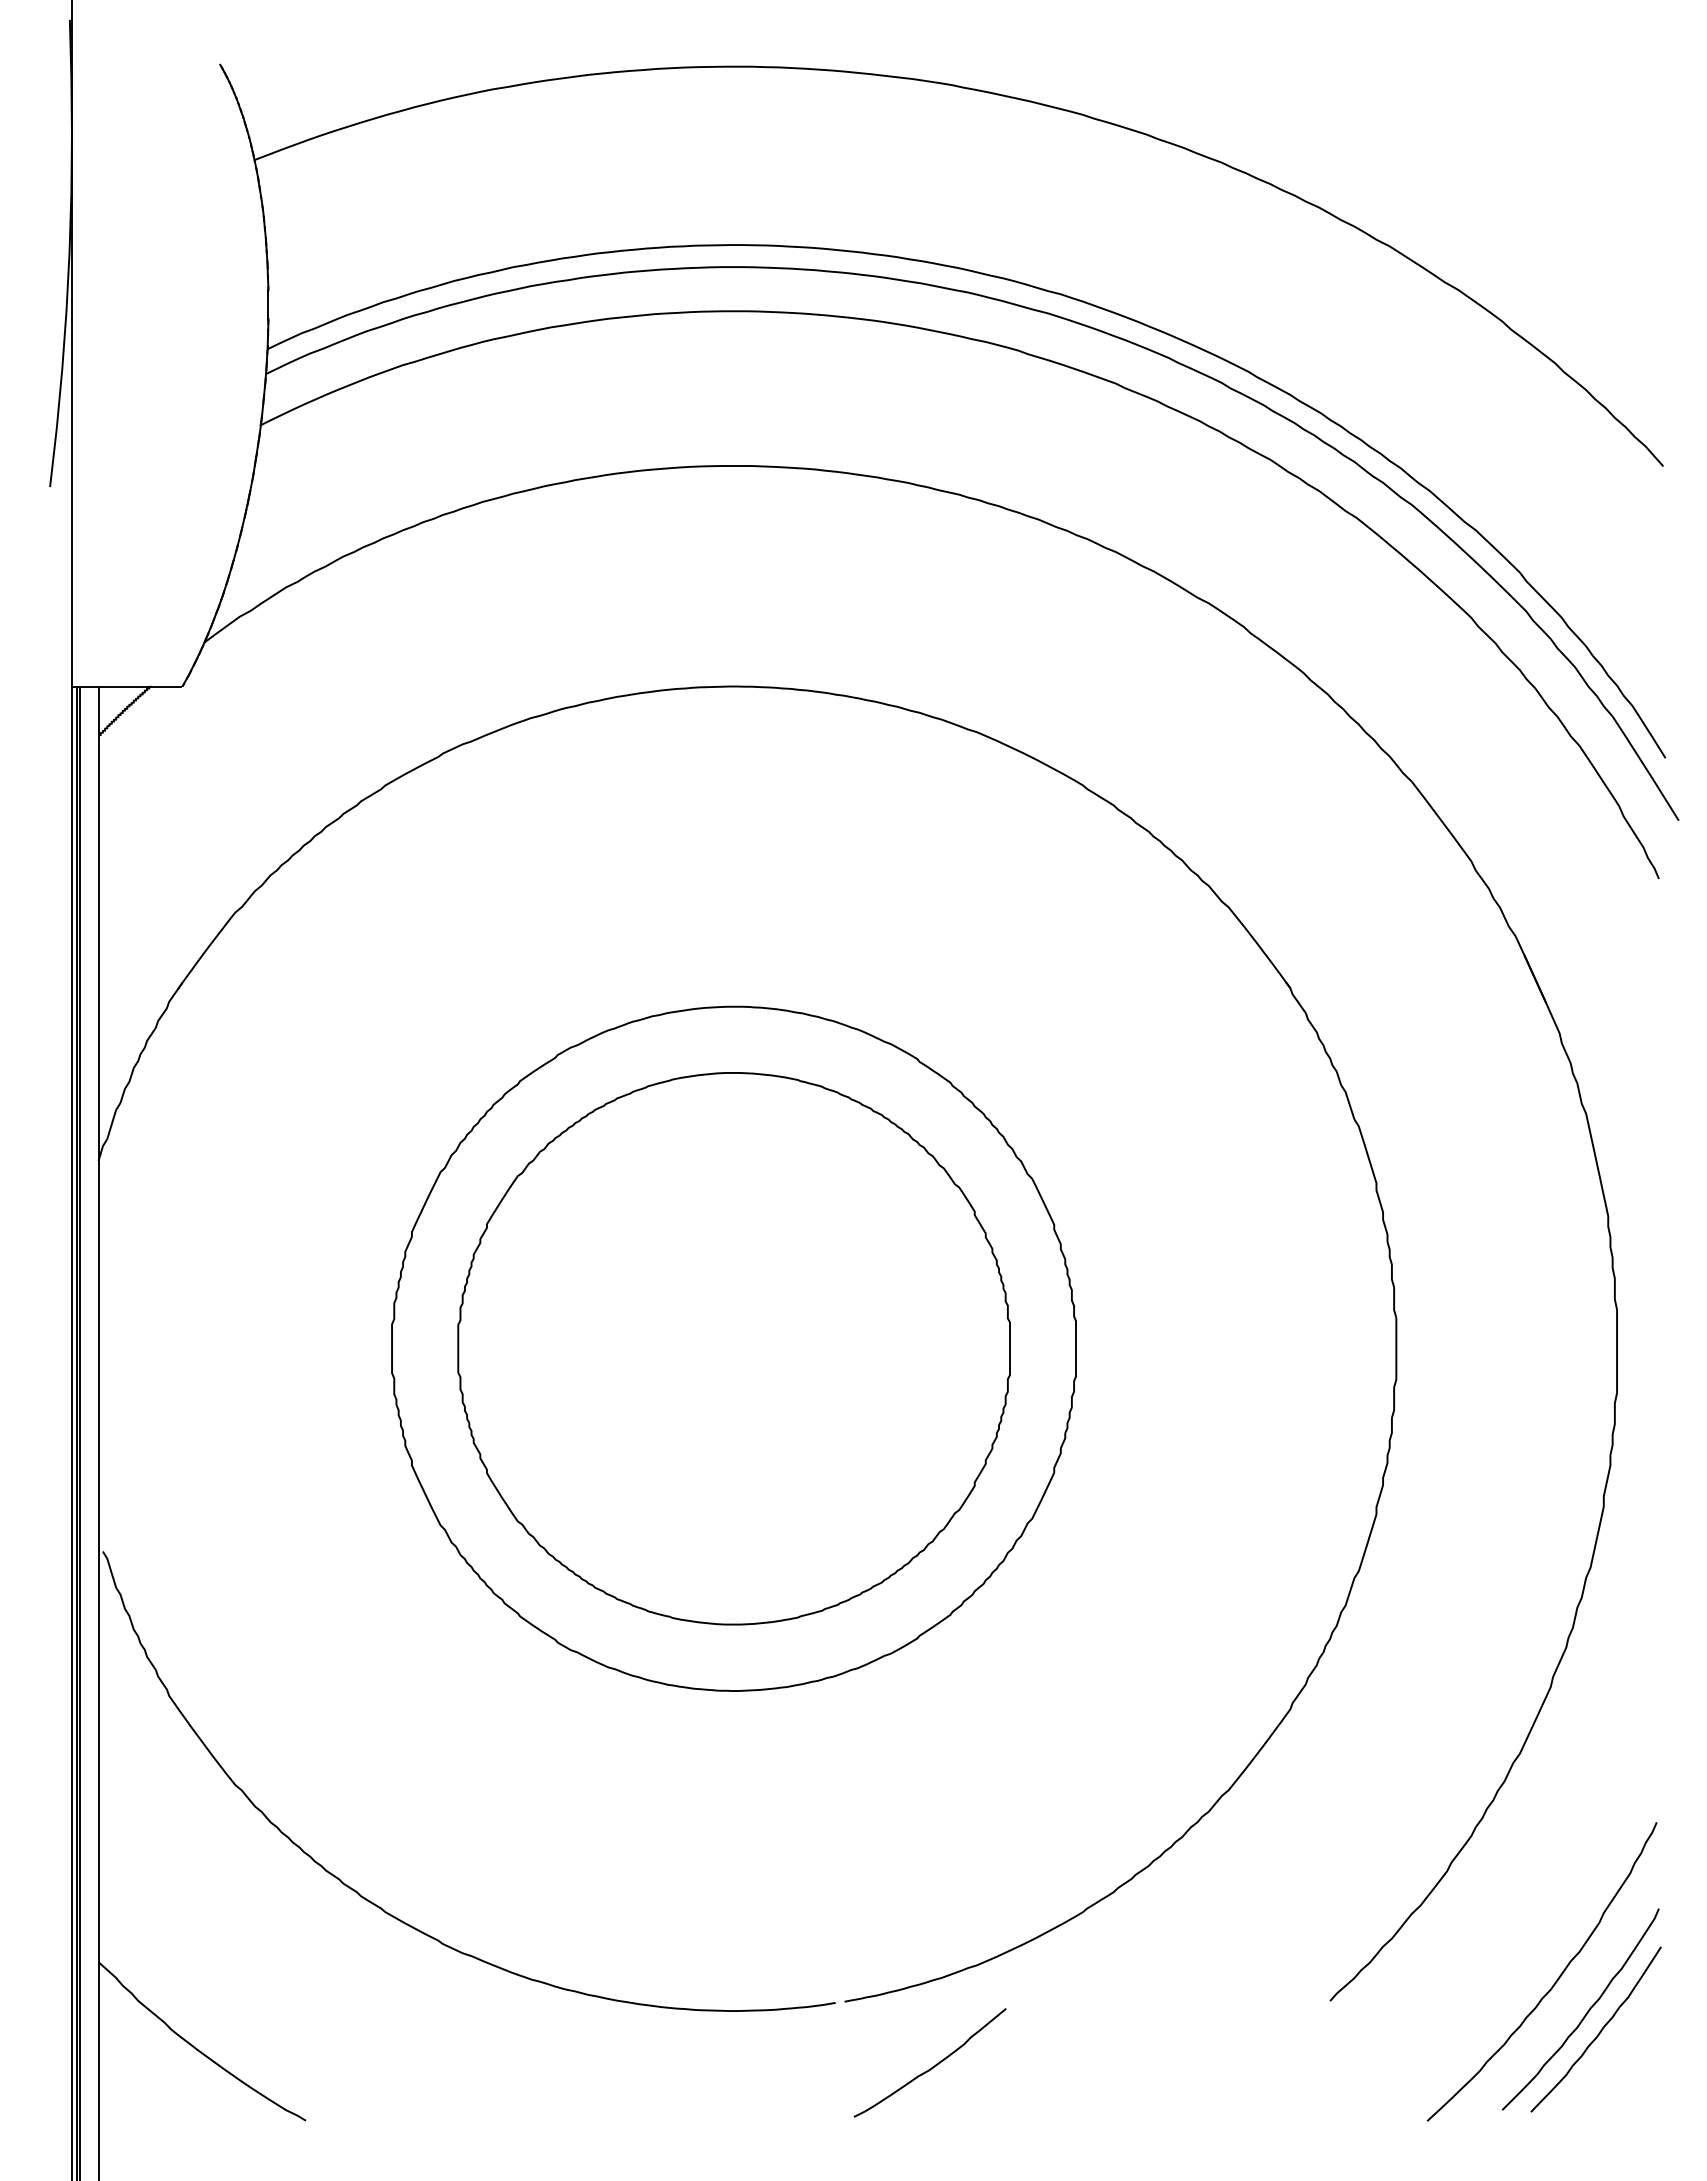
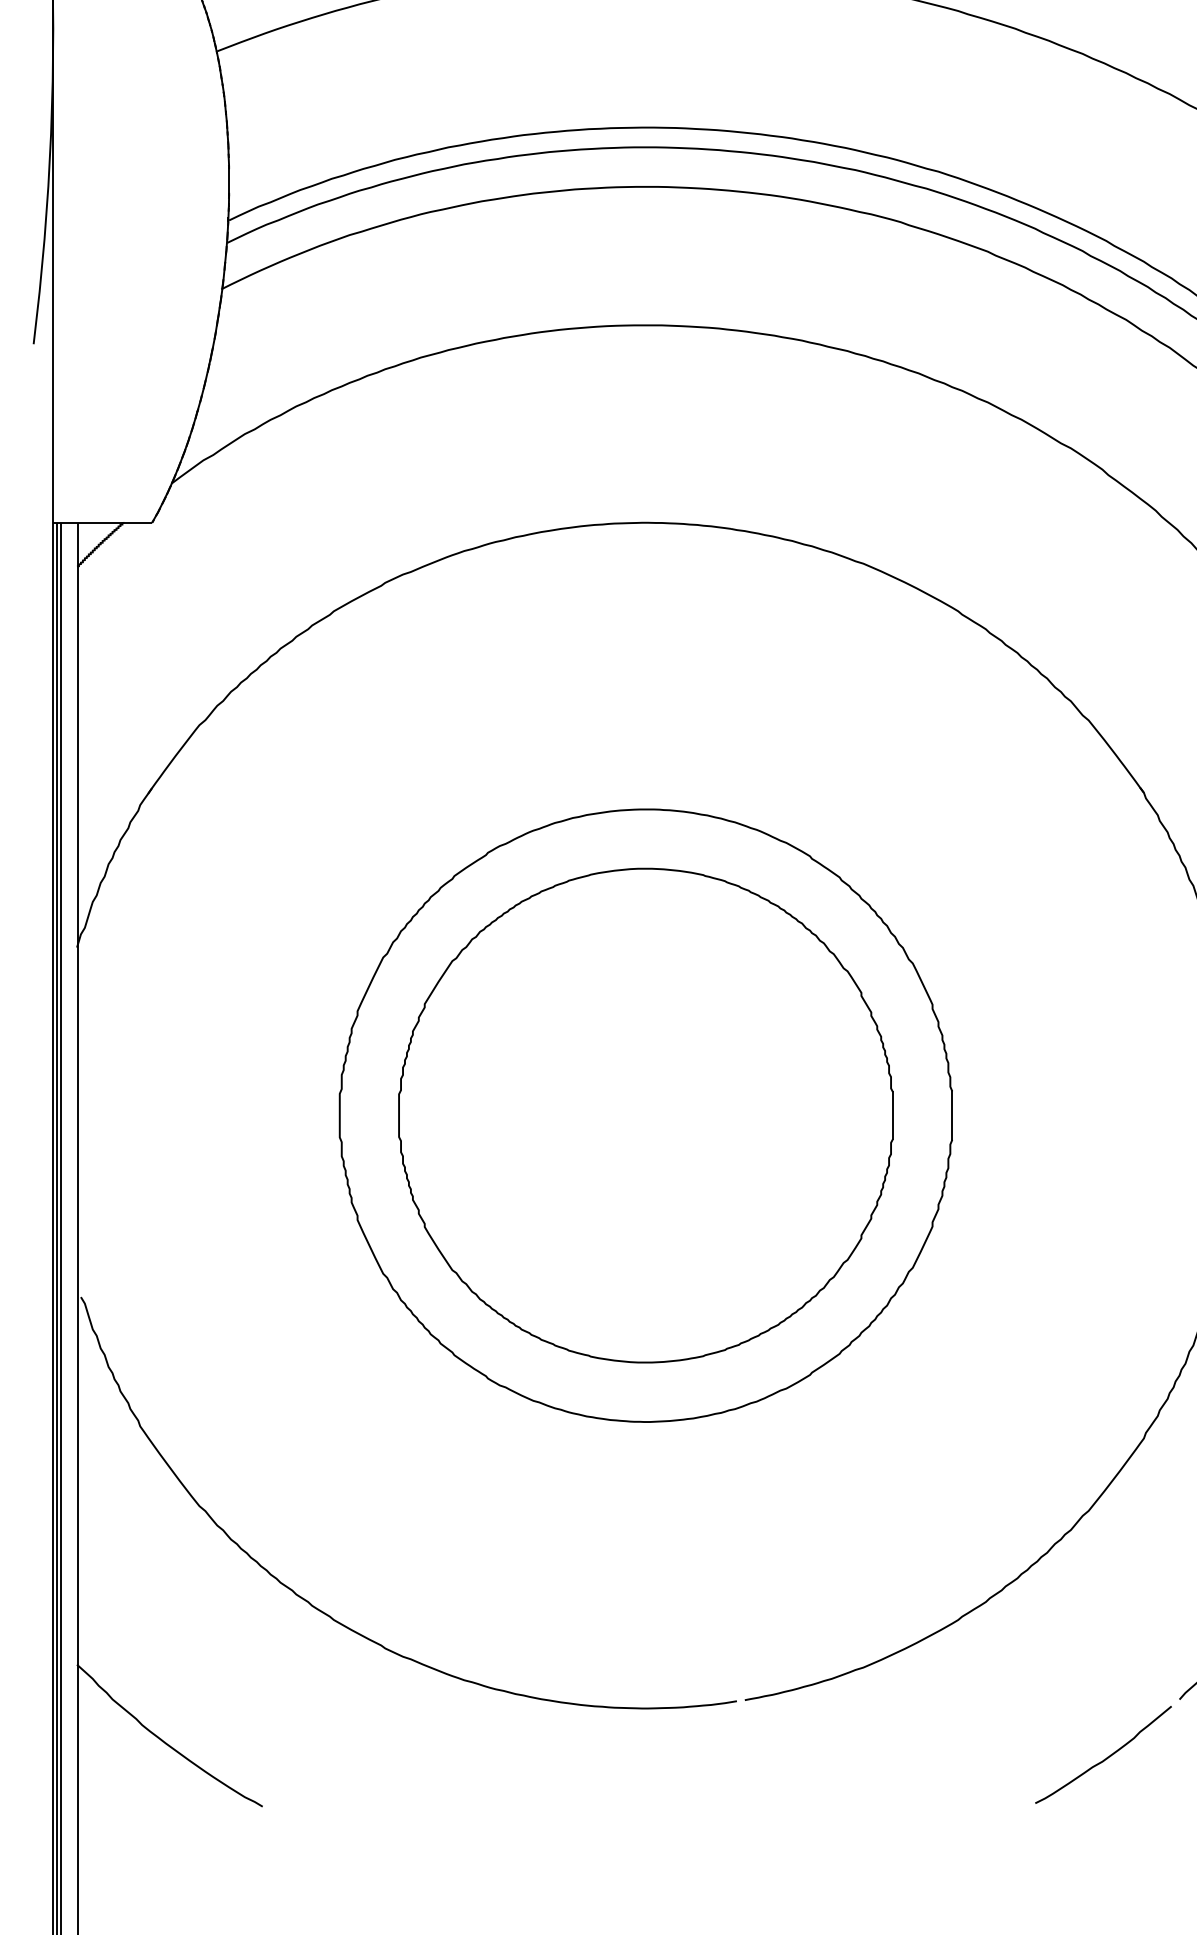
curve: (932, 2066) -> (1105, 1758), moved

